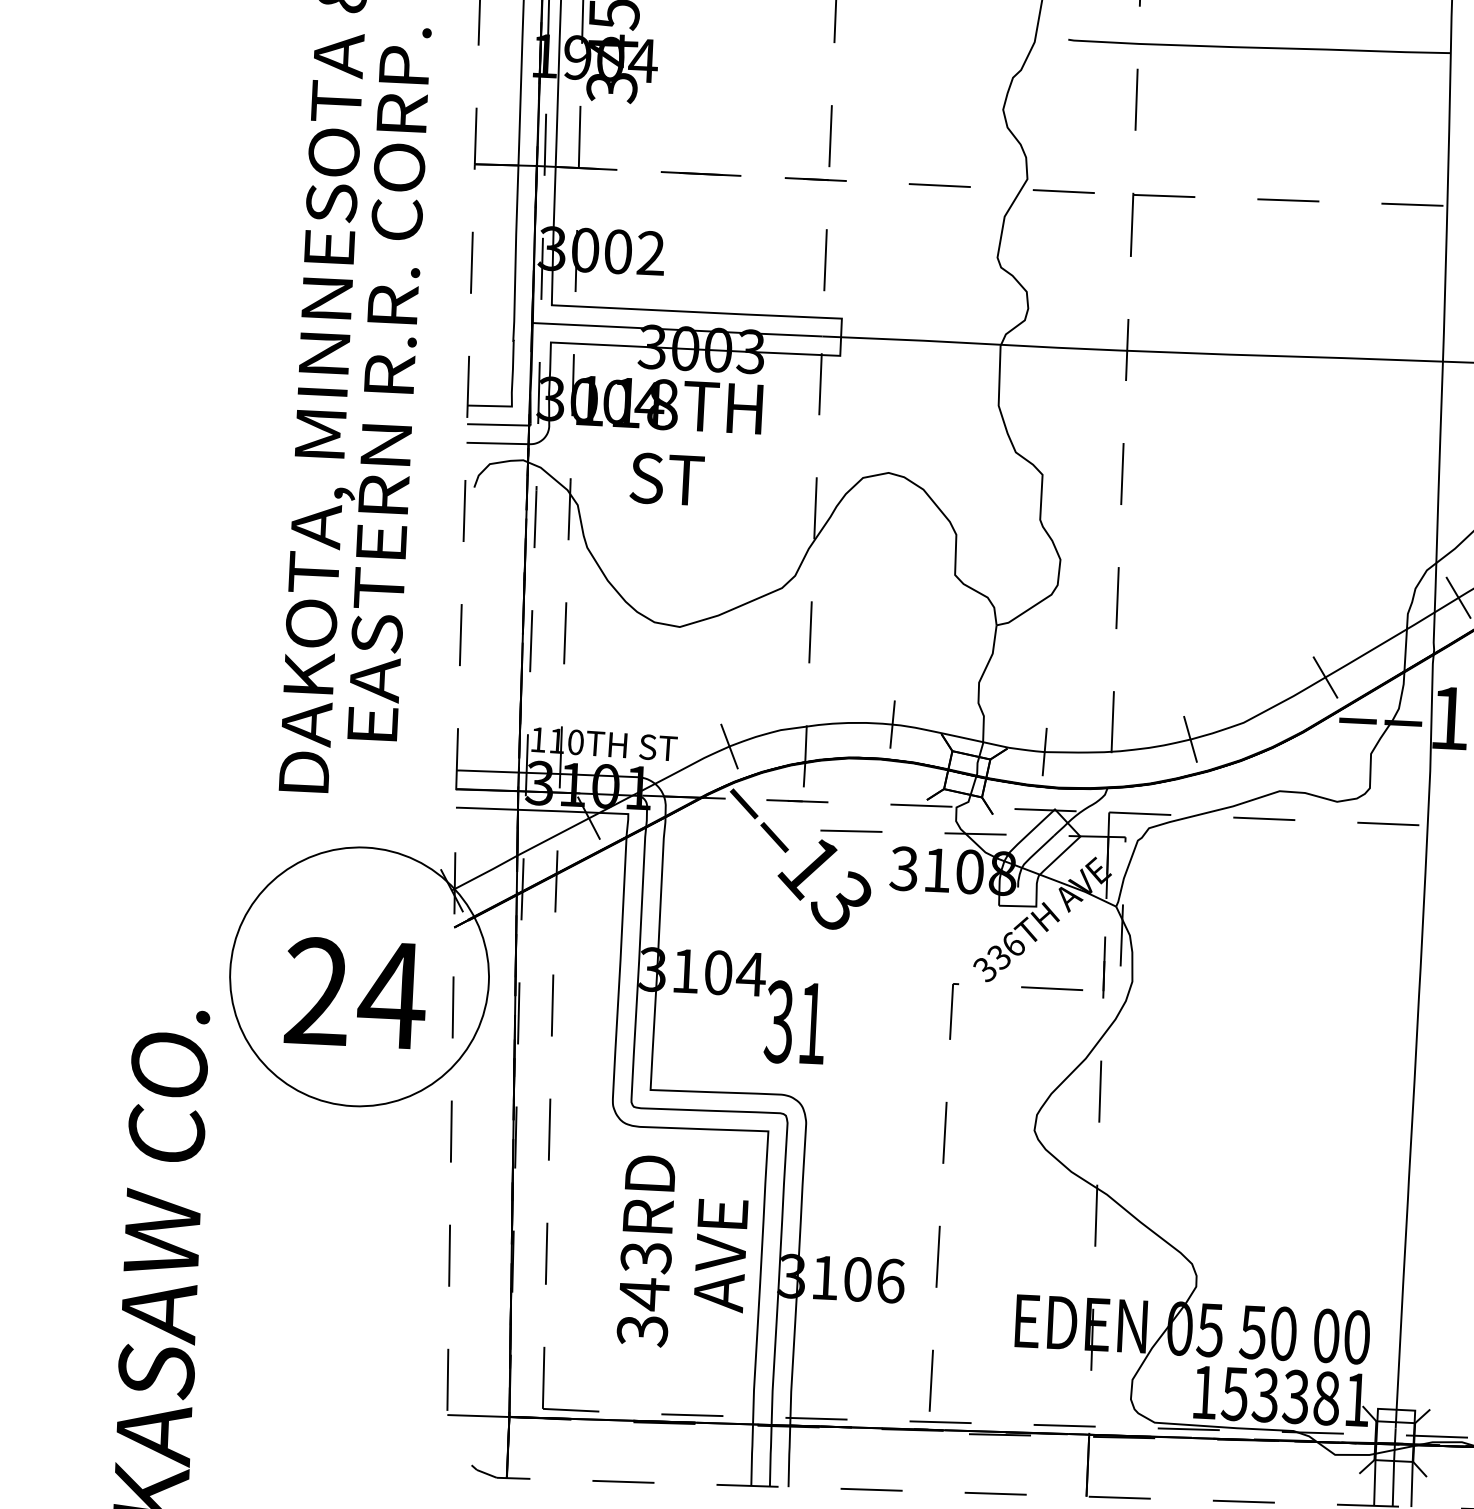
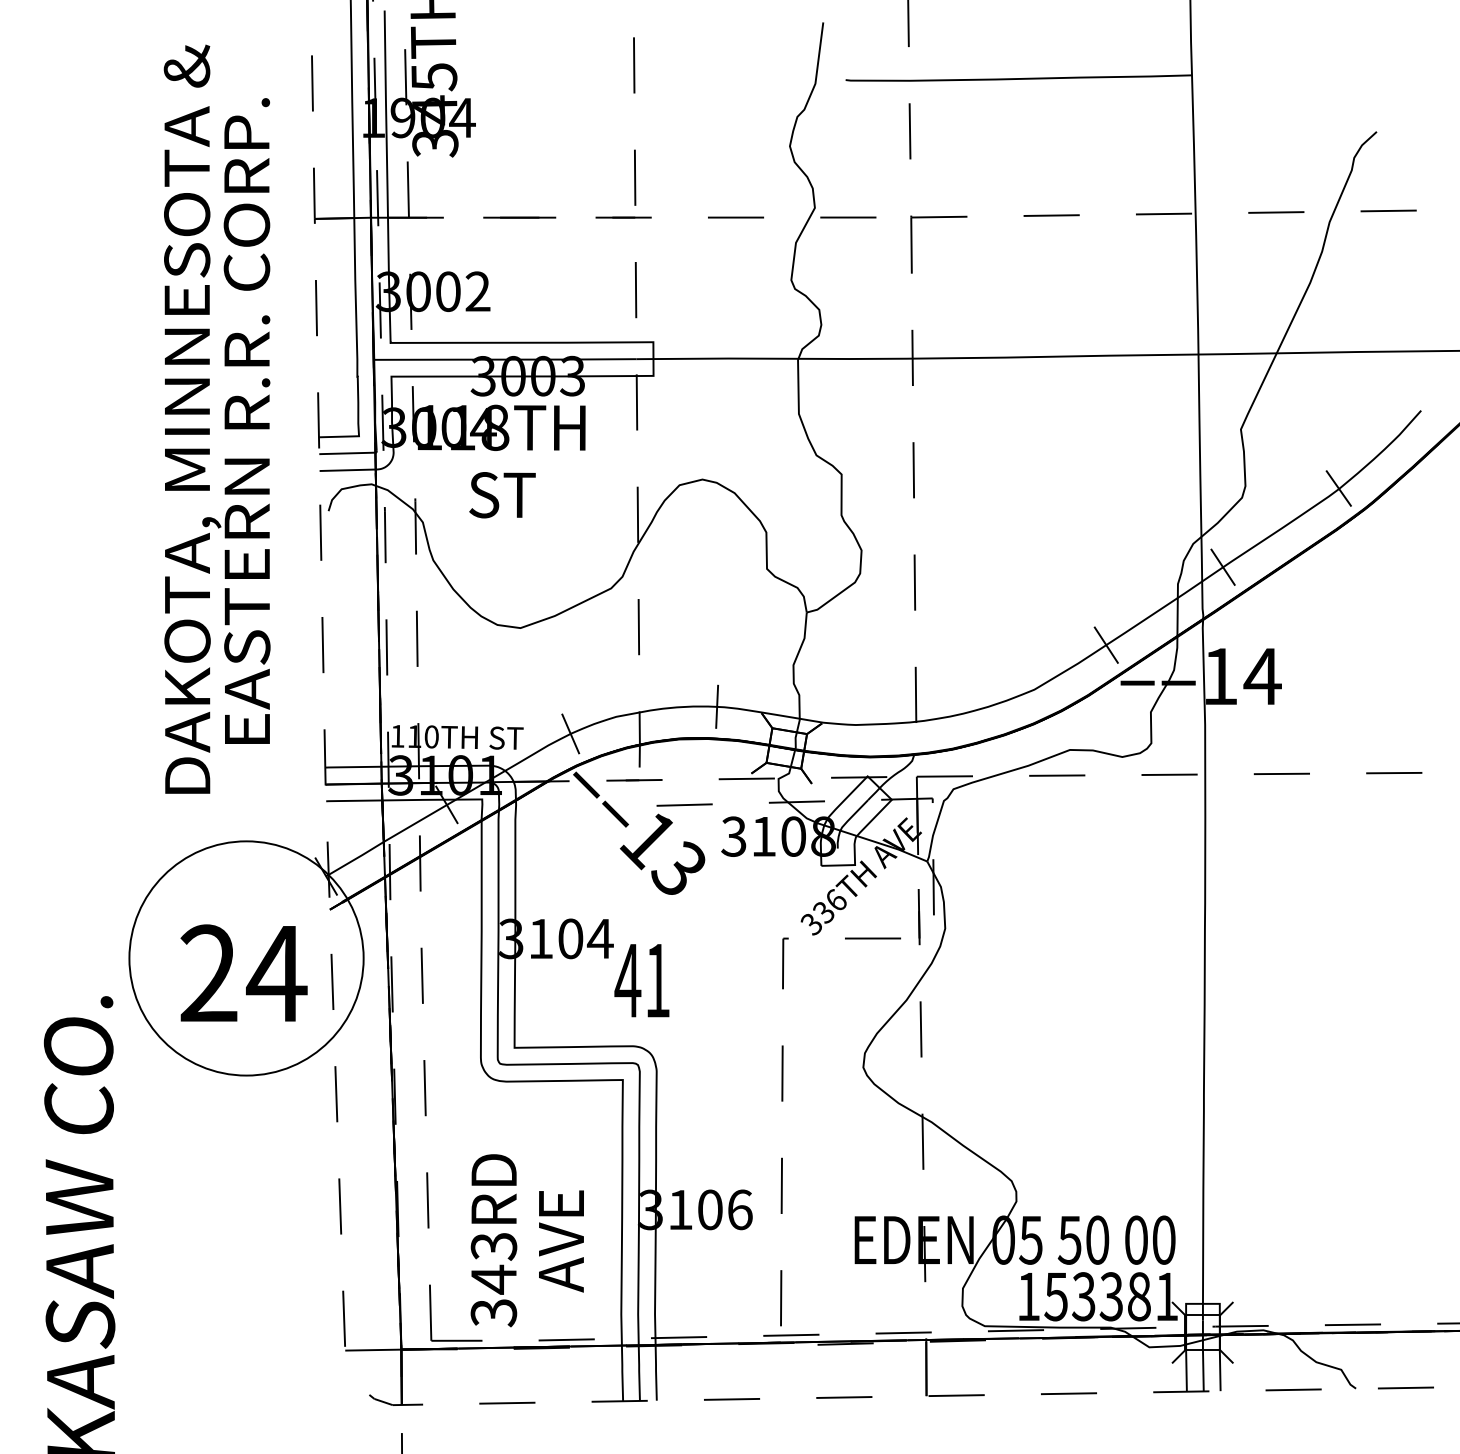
line: (1189, 739) -> (986, 707), removed
line: (1044, 751) -> (855, 724), removed
text: (778, 1021) -> (627, 980), 31 -> 41
text: (682, 1252) -> (526, 1240), moved

